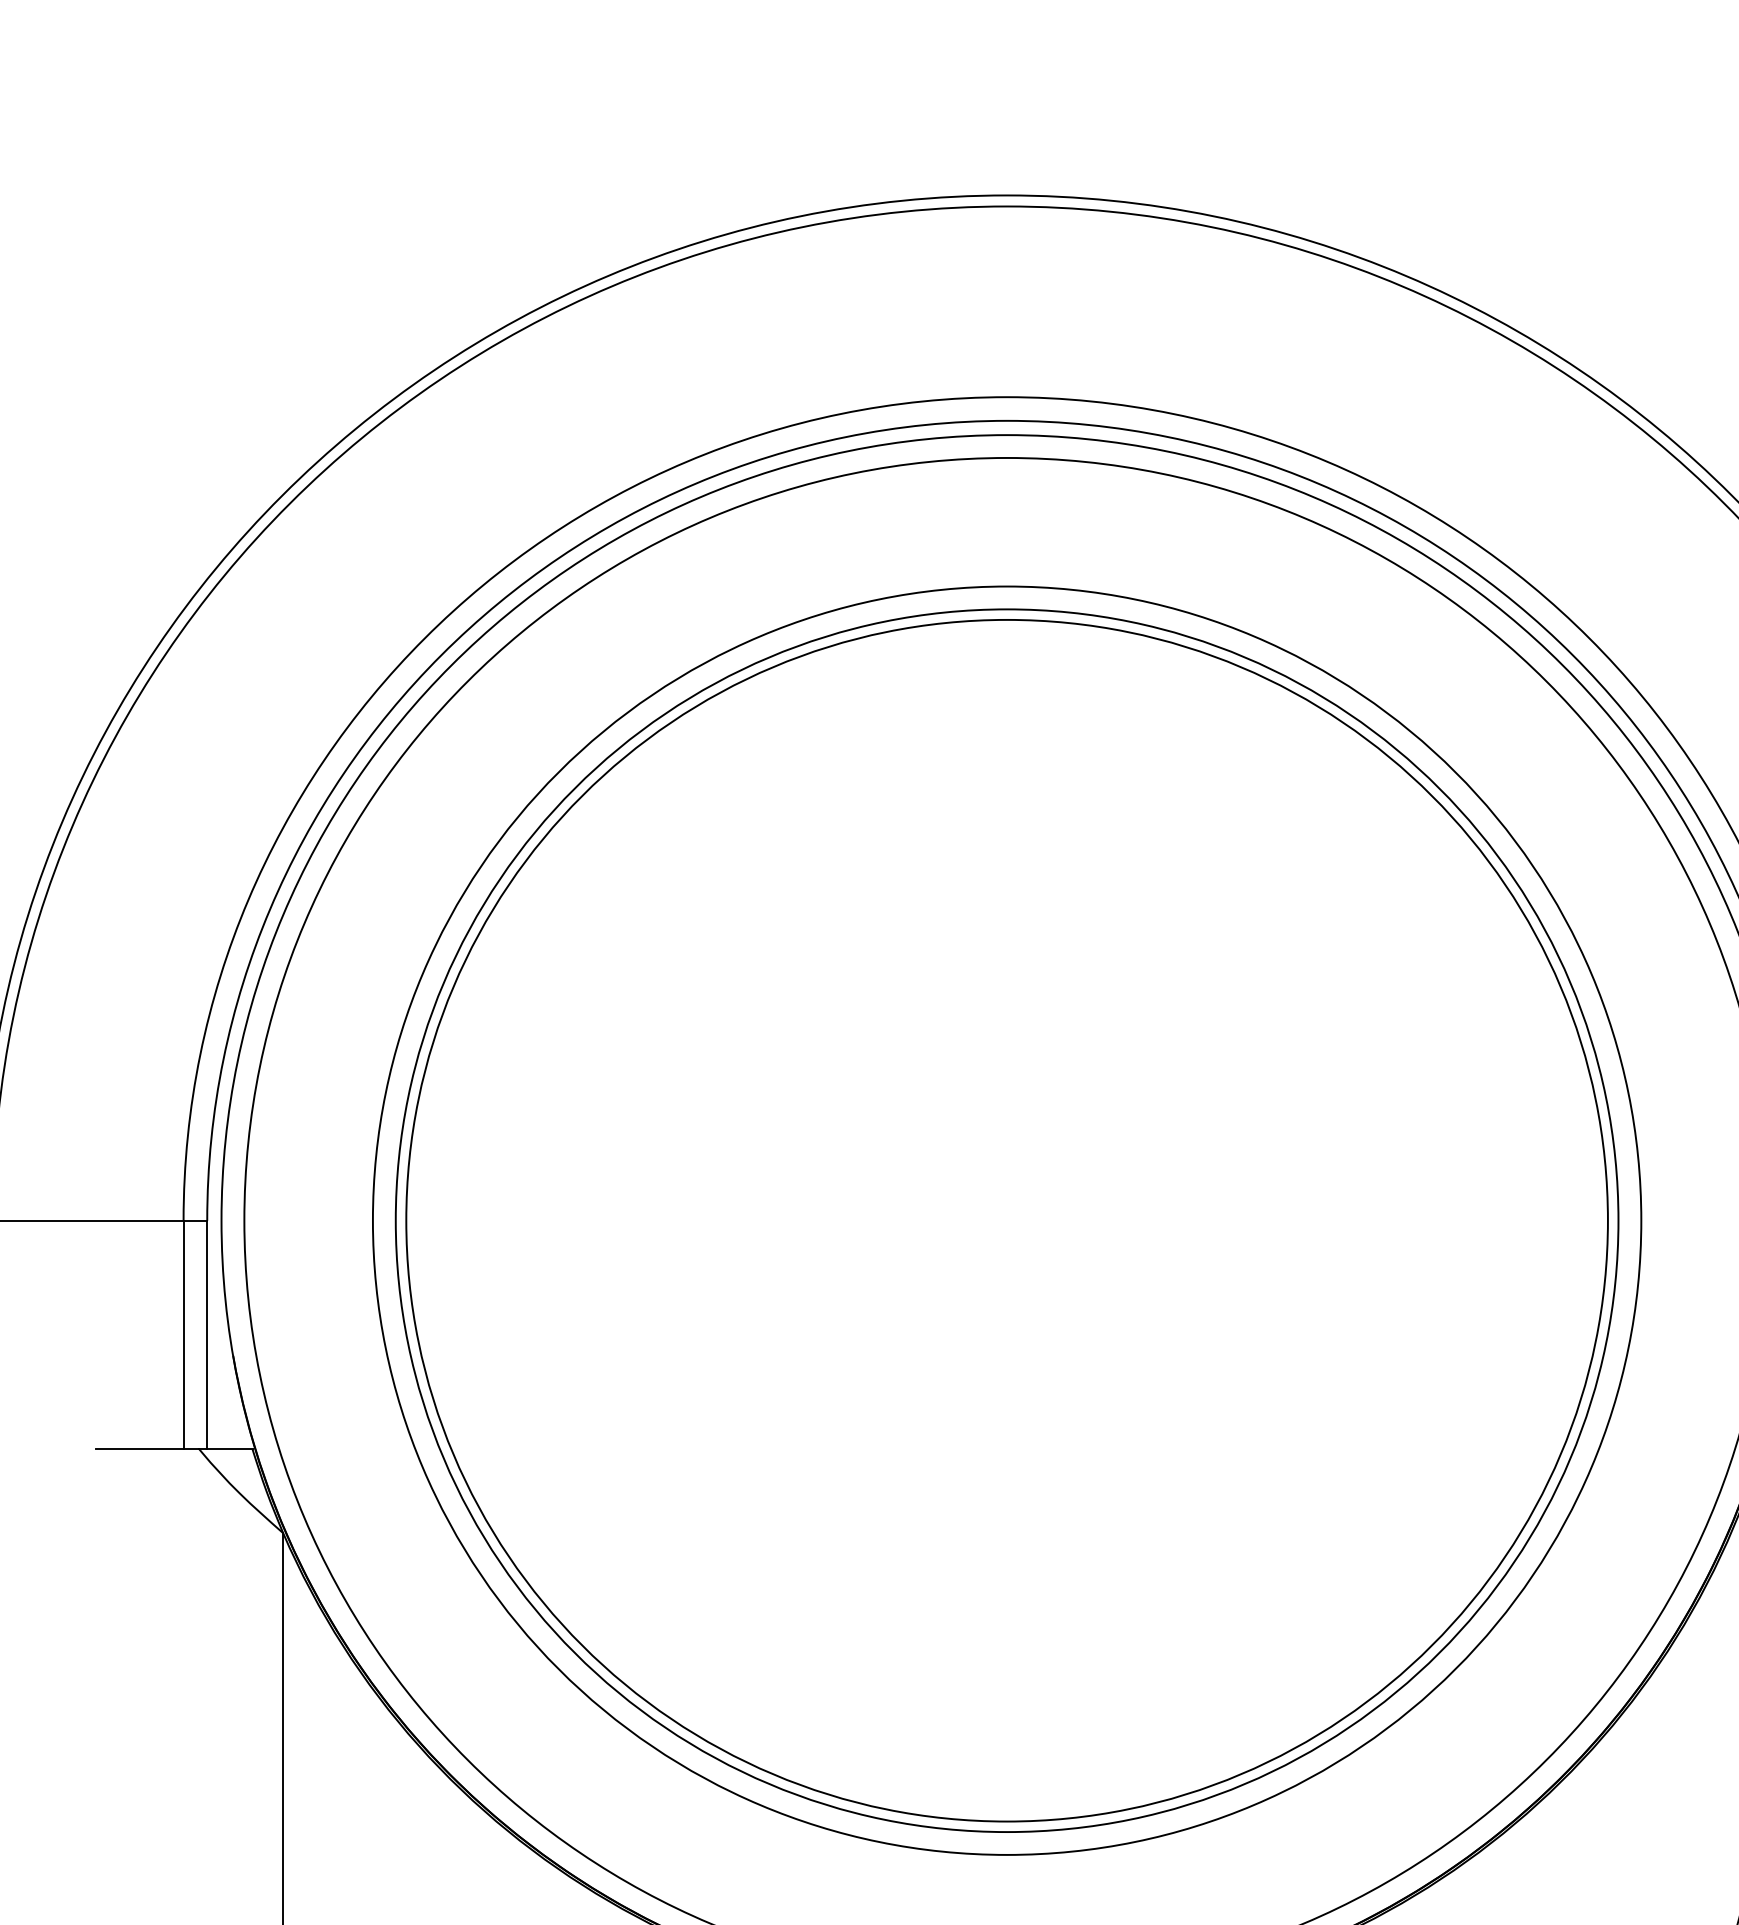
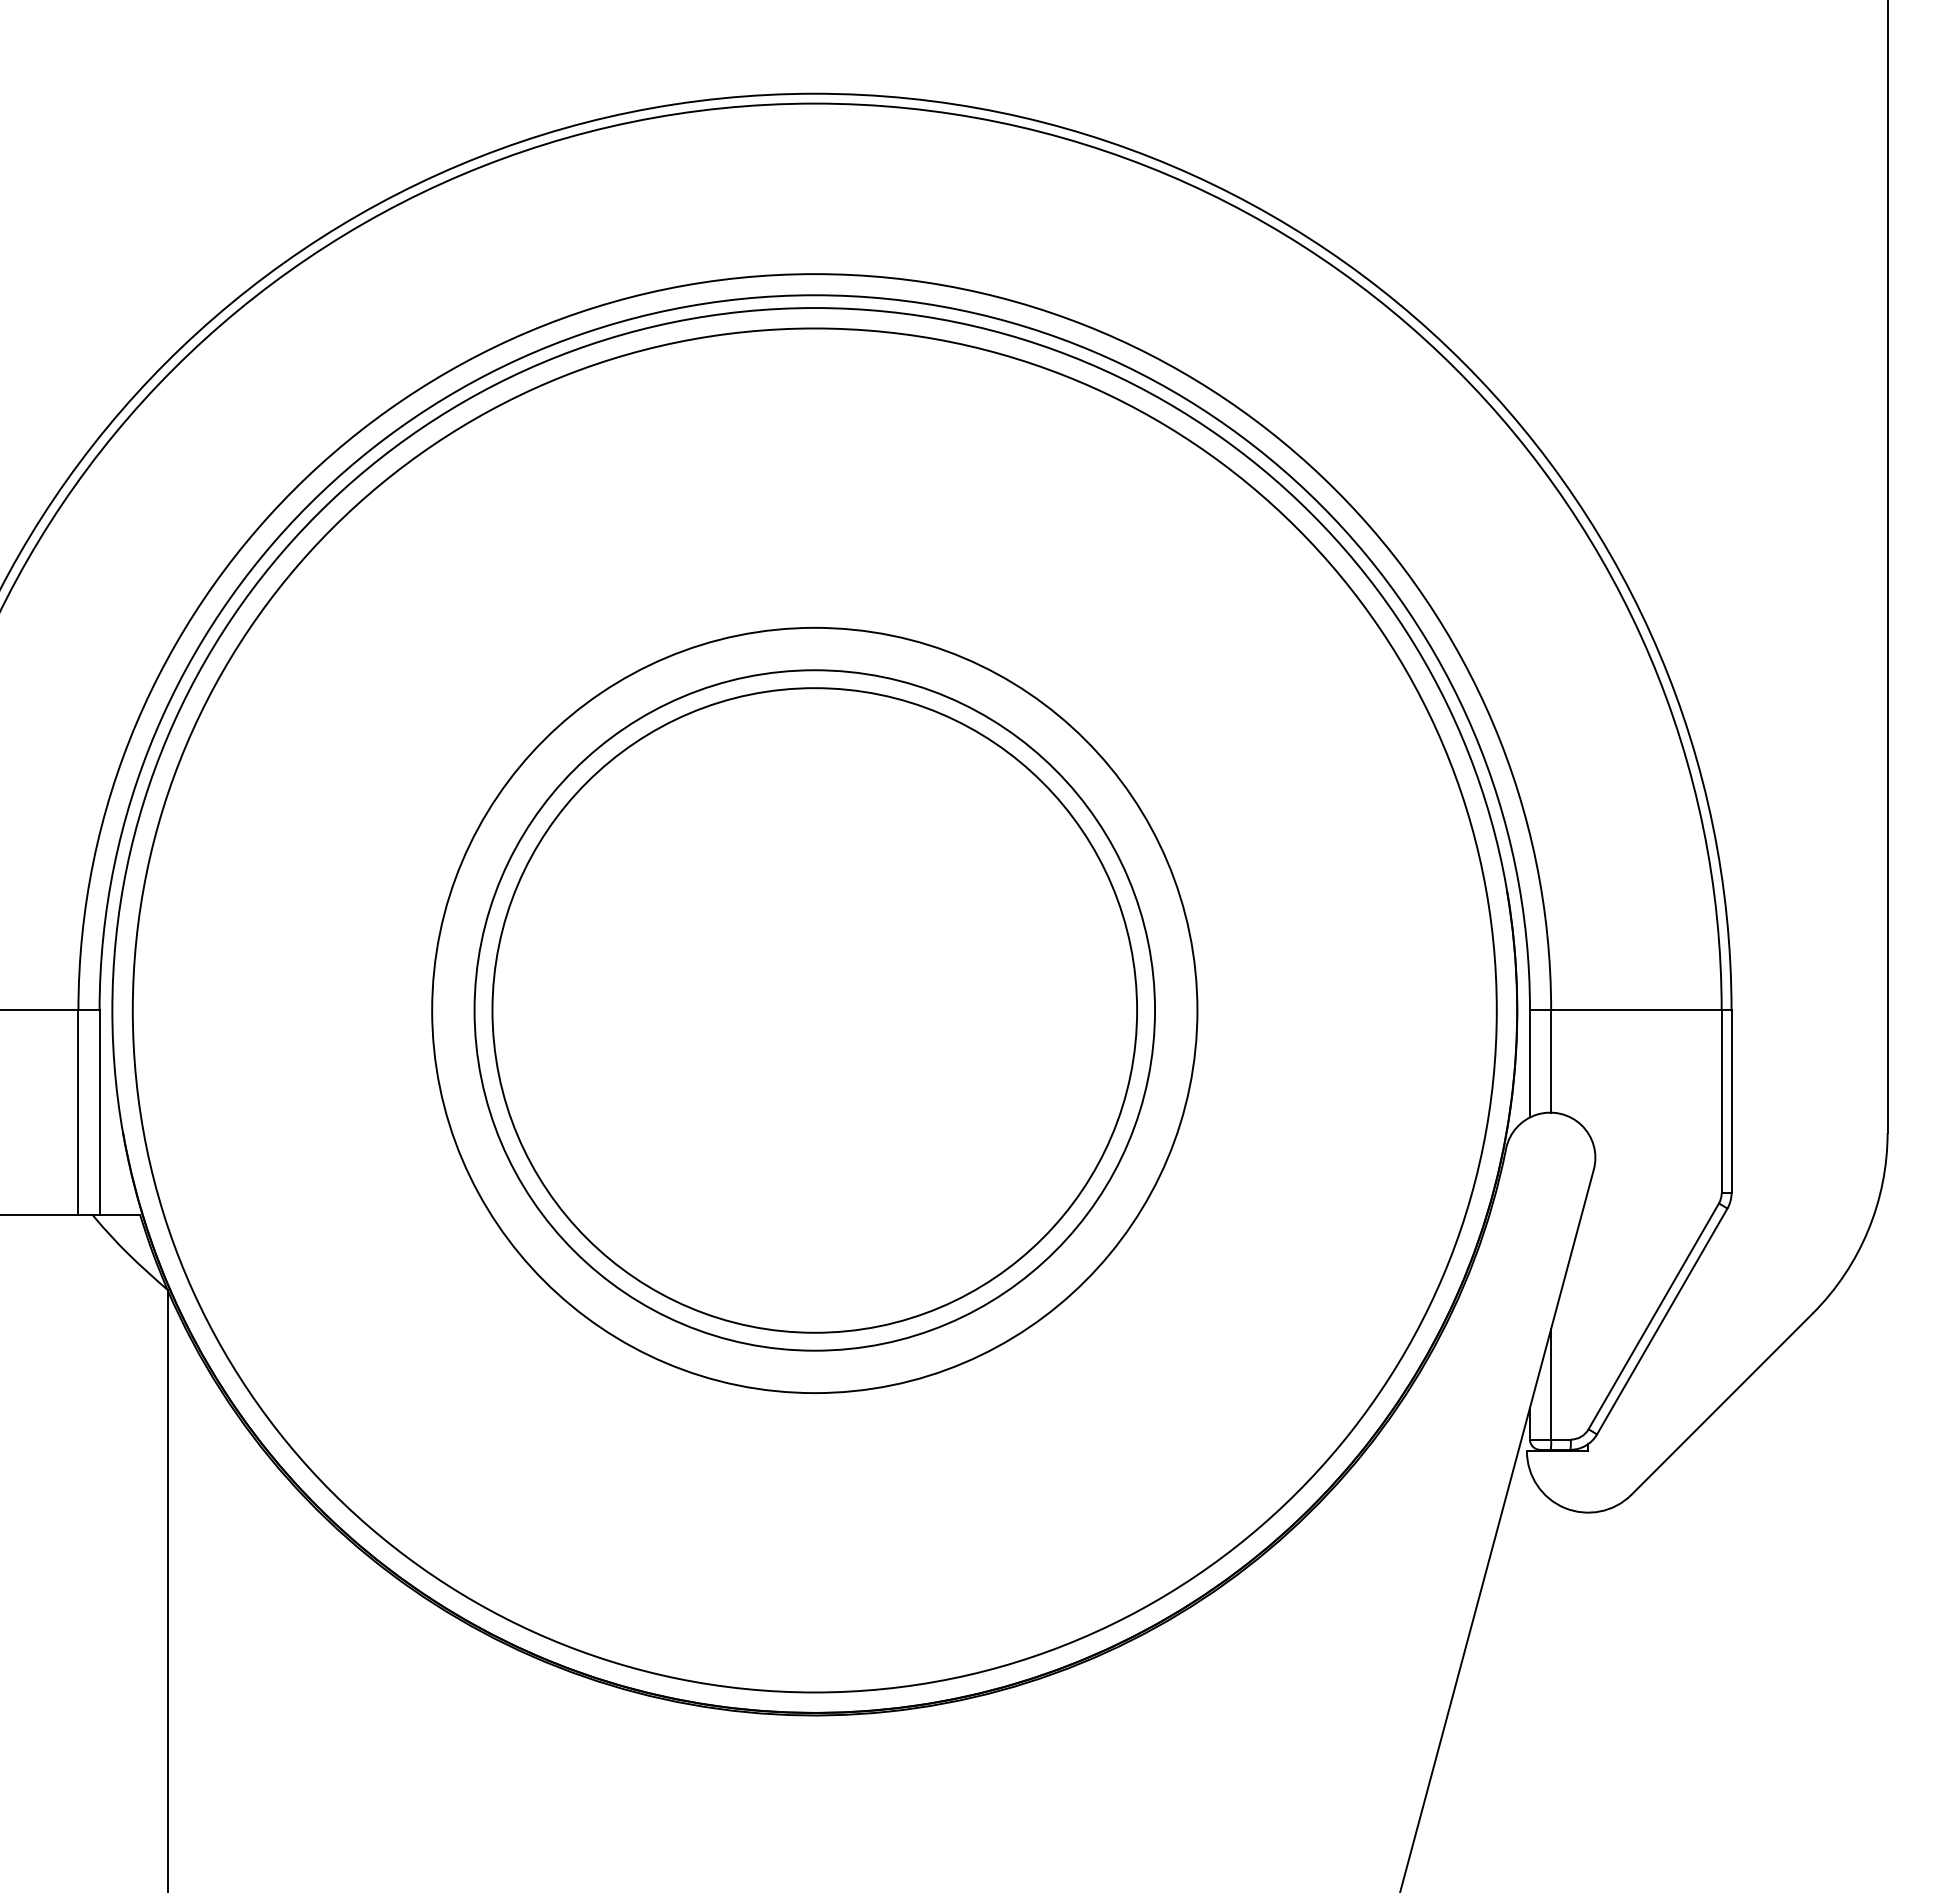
circle: (1006, 1220) -> (814, 1010), size x0.6
circle: (1006, 1220) -> (814, 1010), size x0.6
circle: (1006, 1220) -> (814, 1010), size x0.7

